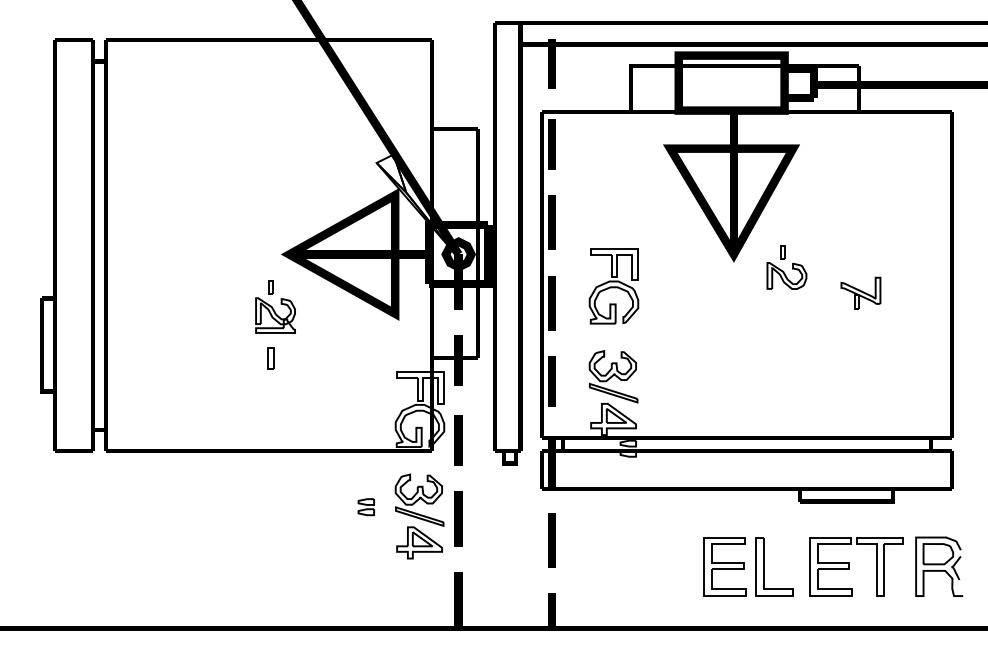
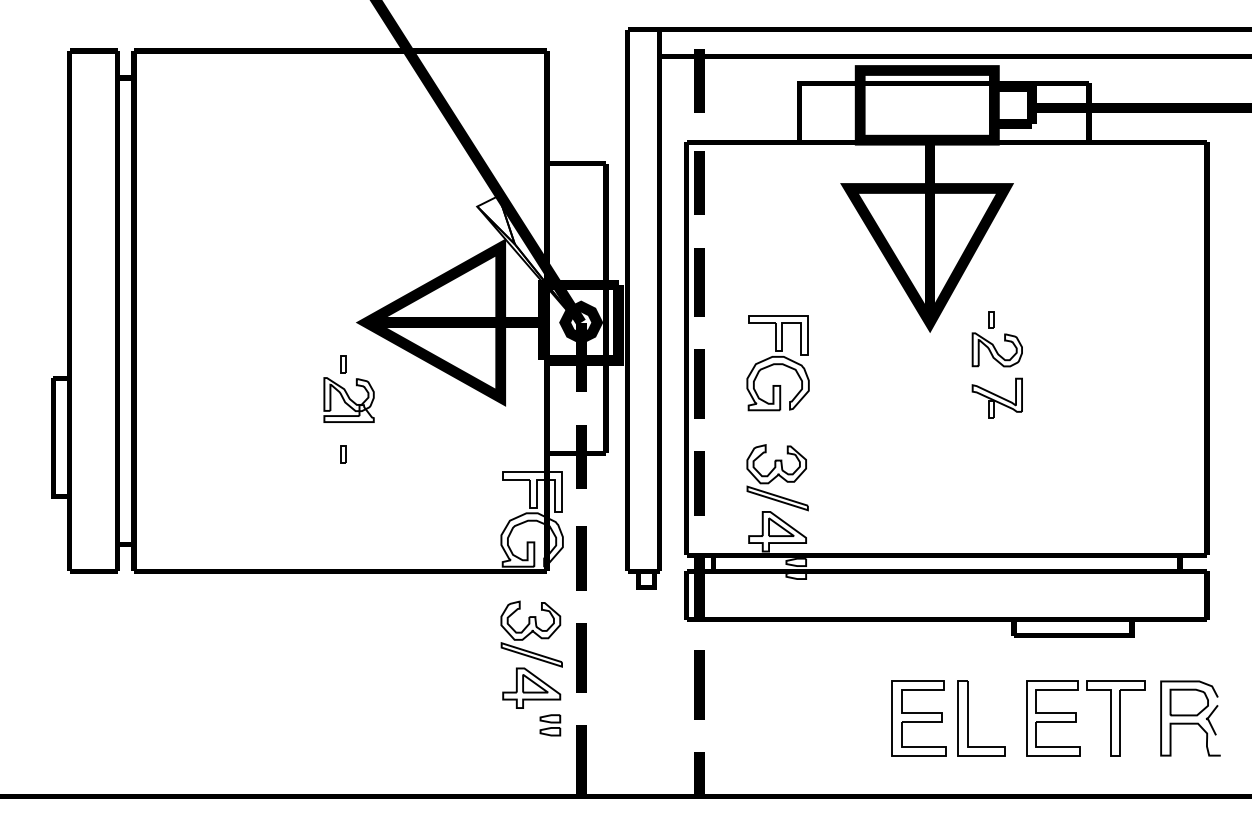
part: (860, 292) -> (996, 397), moved
part: (270, 358) -> (342, 454), size x0.62
part: (365, 507) -> (549, 725), moved

